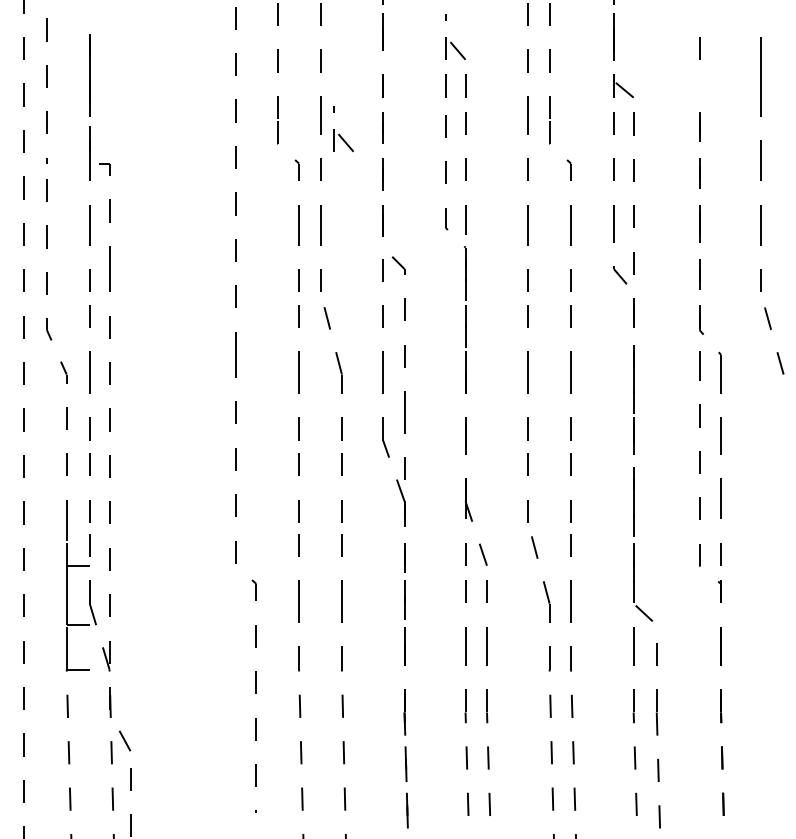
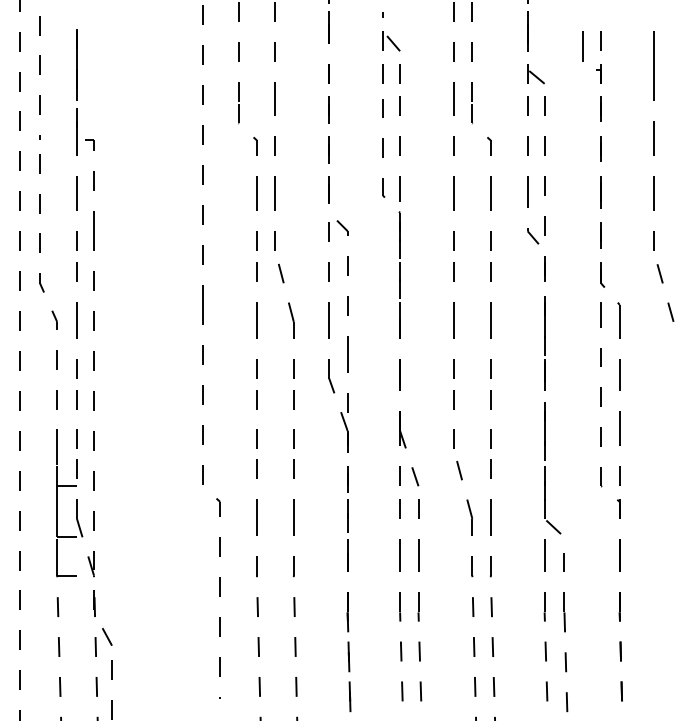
part: (678, 67) -> (583, 57), added
part: (339, 133) -> (291, 114), removed

